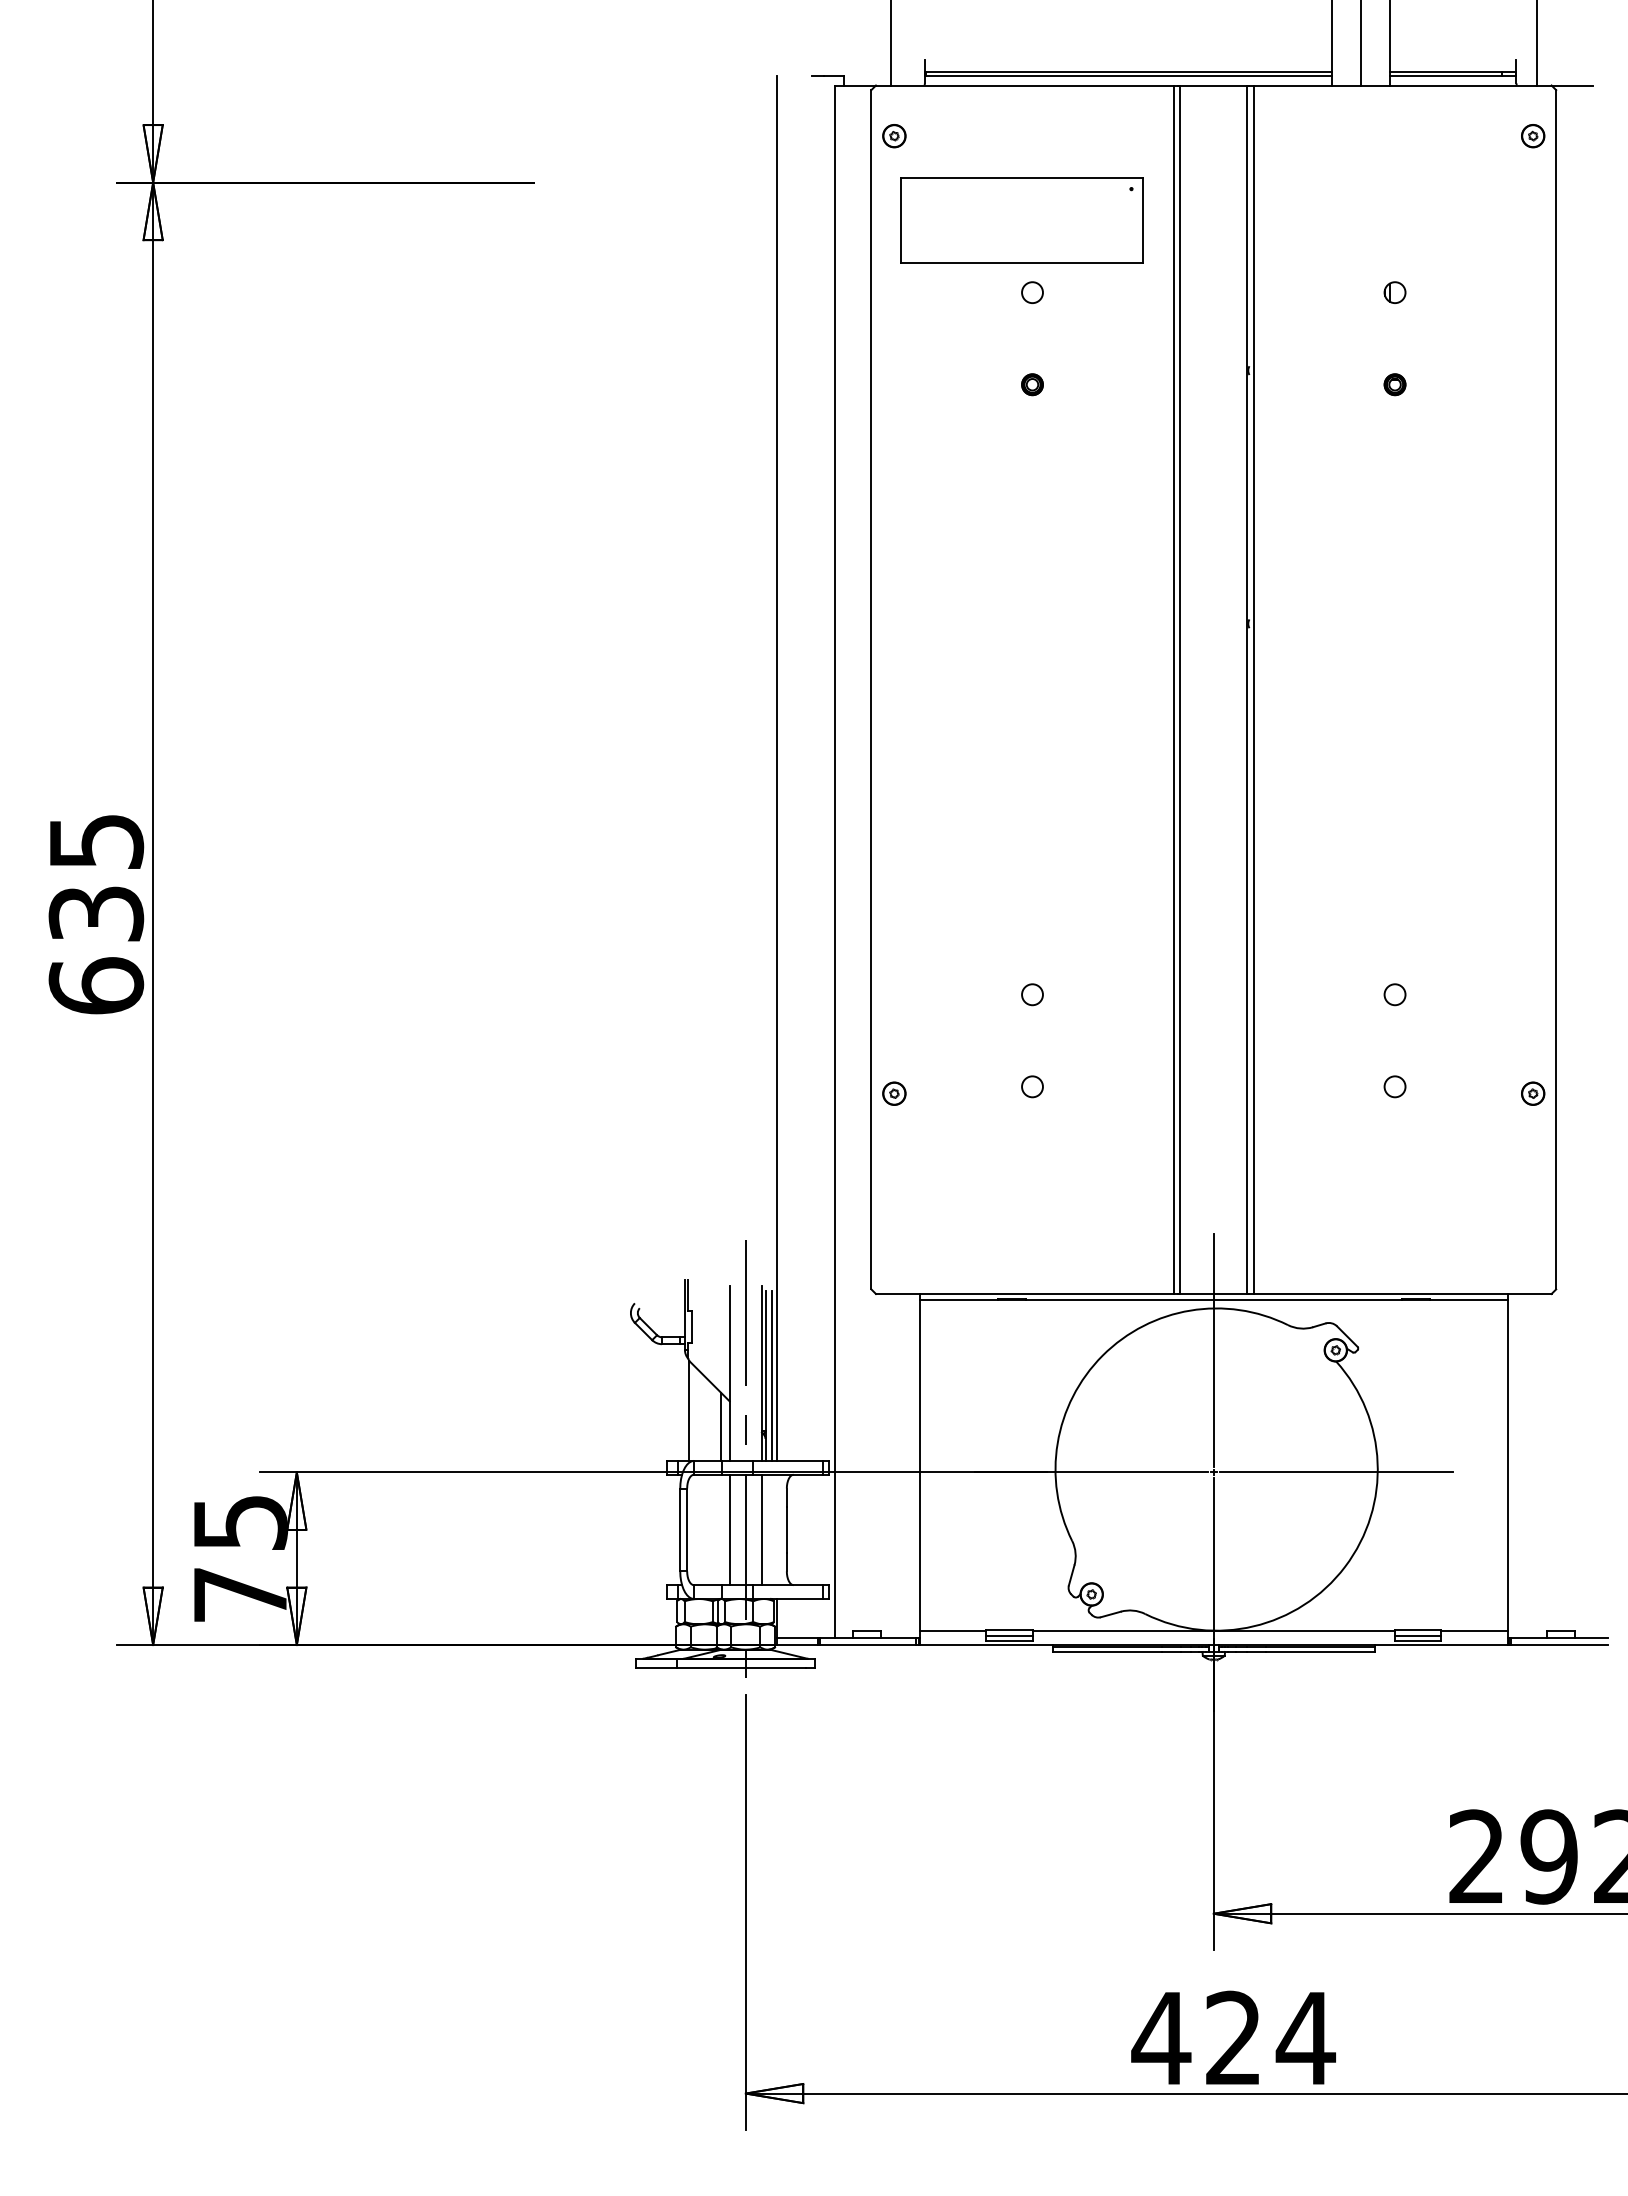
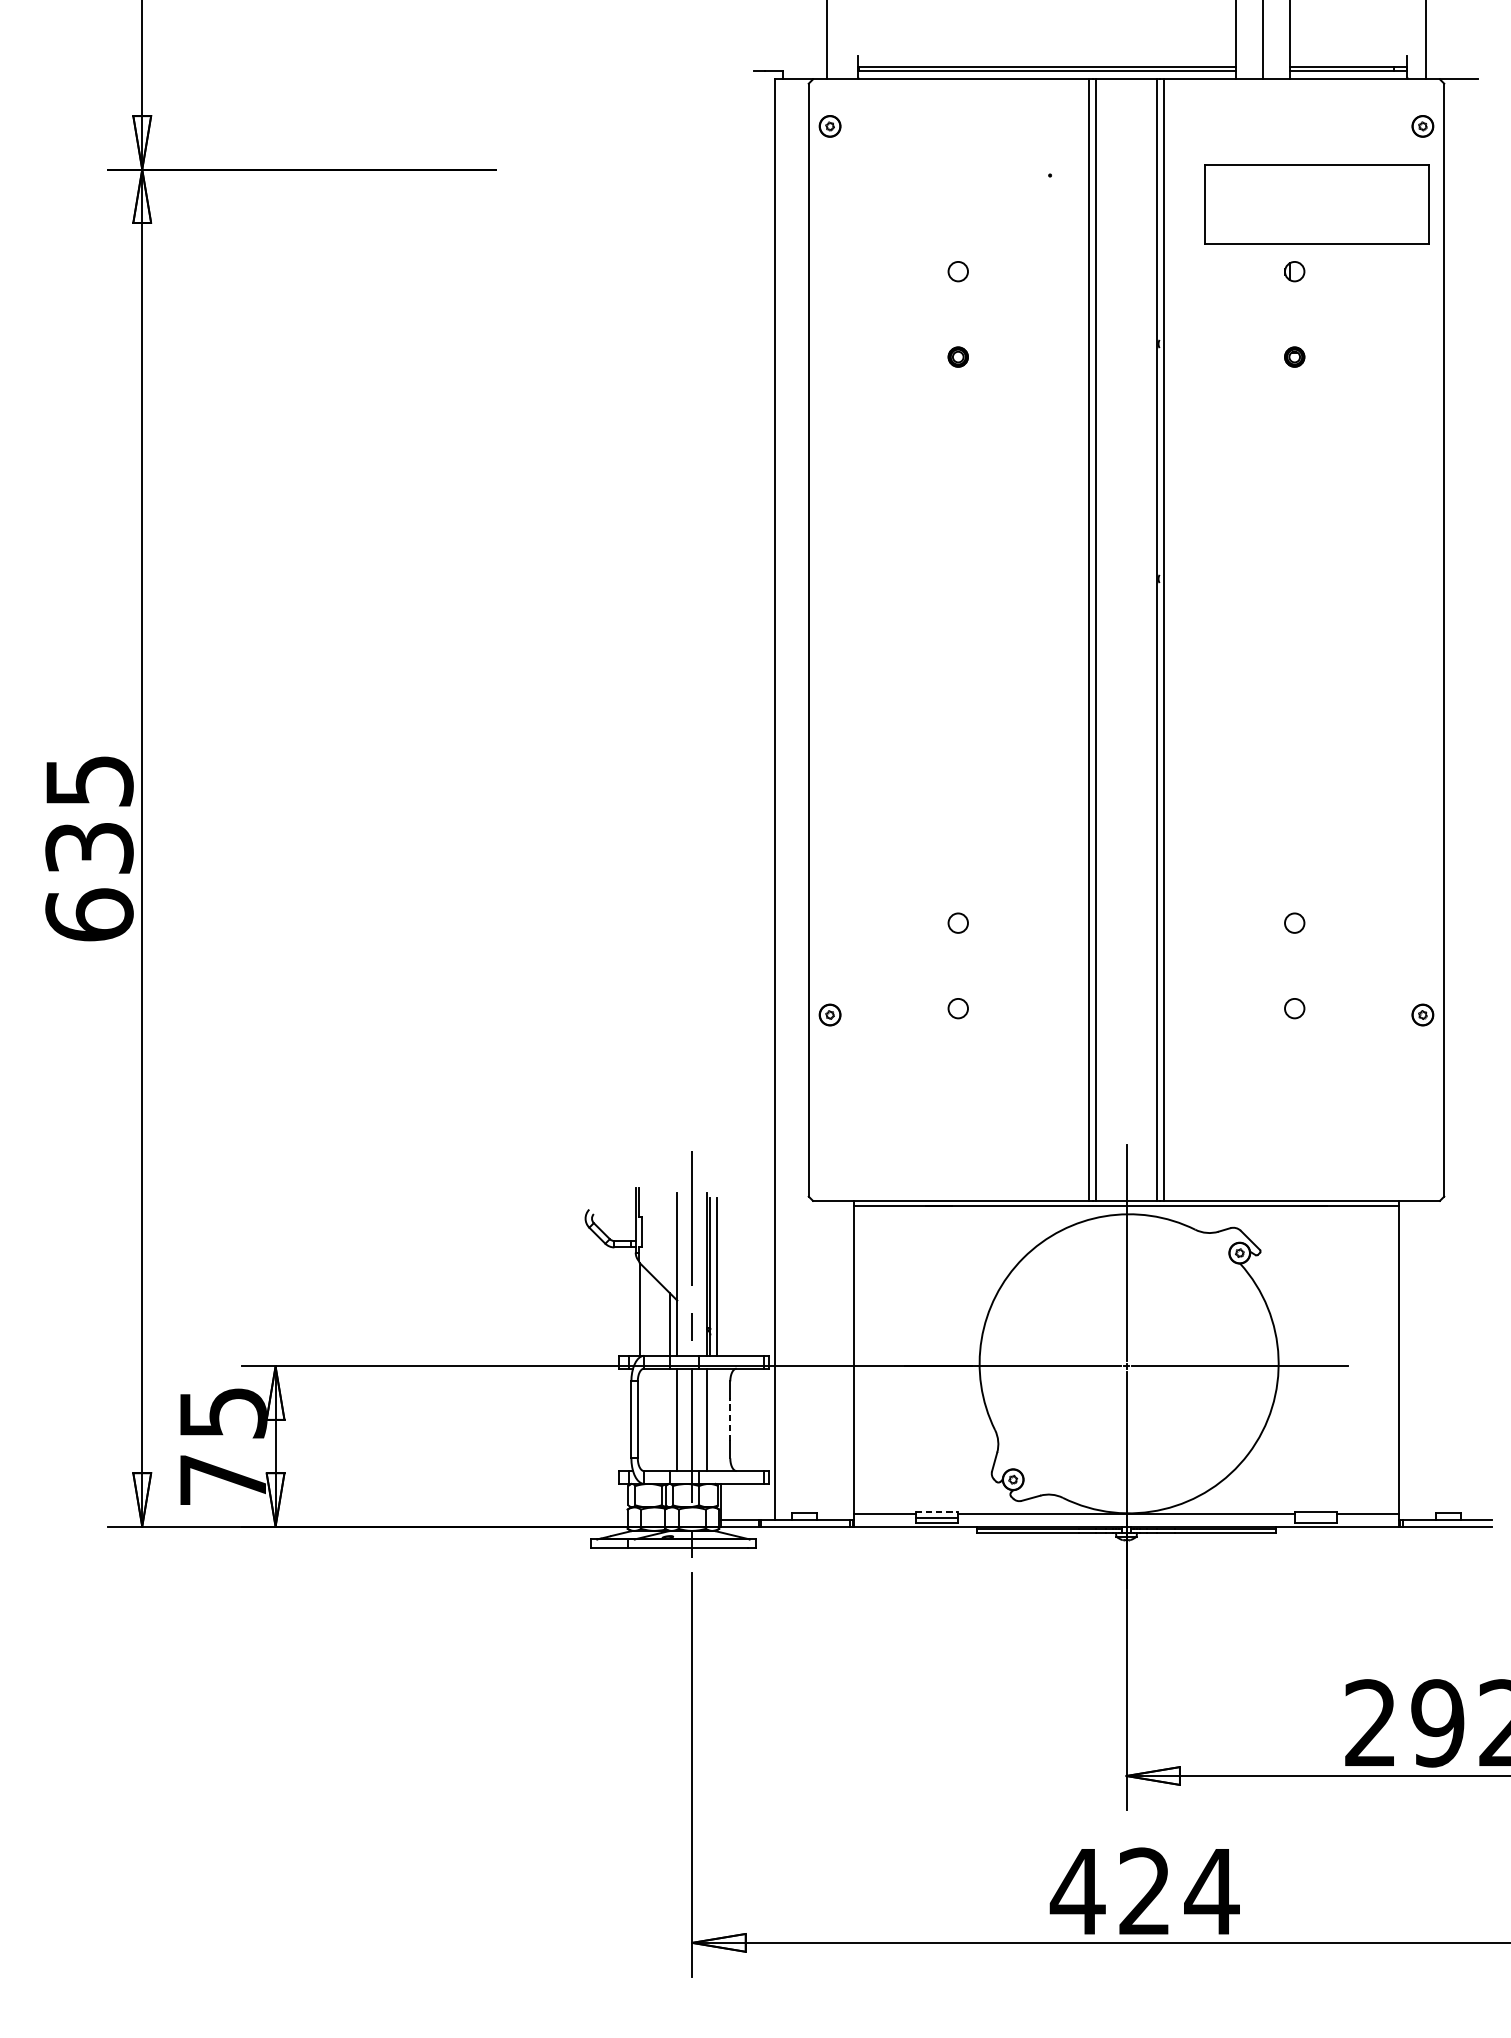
part: (1021, 220) -> (1316, 204), moved
line: (777, 768) -> (721, 713), removed
line: (786, 1529) -> (729, 1419), solid -> dashed
line: (1009, 1629) -> (936, 1512), solid -> dashed
line: (1418, 1635) -> (1316, 1517), removed

